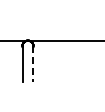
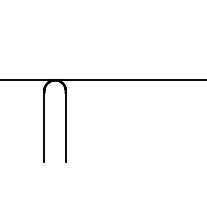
line: (33, 64) -> (66, 127), dashed -> solid

